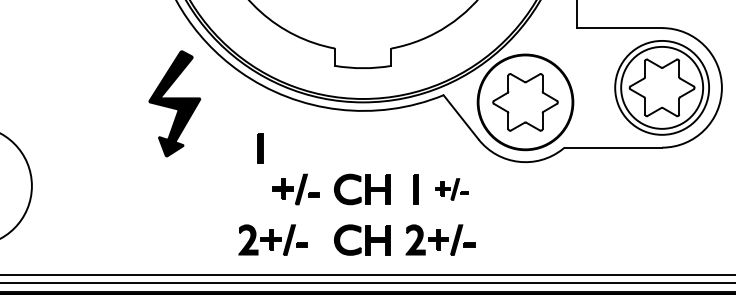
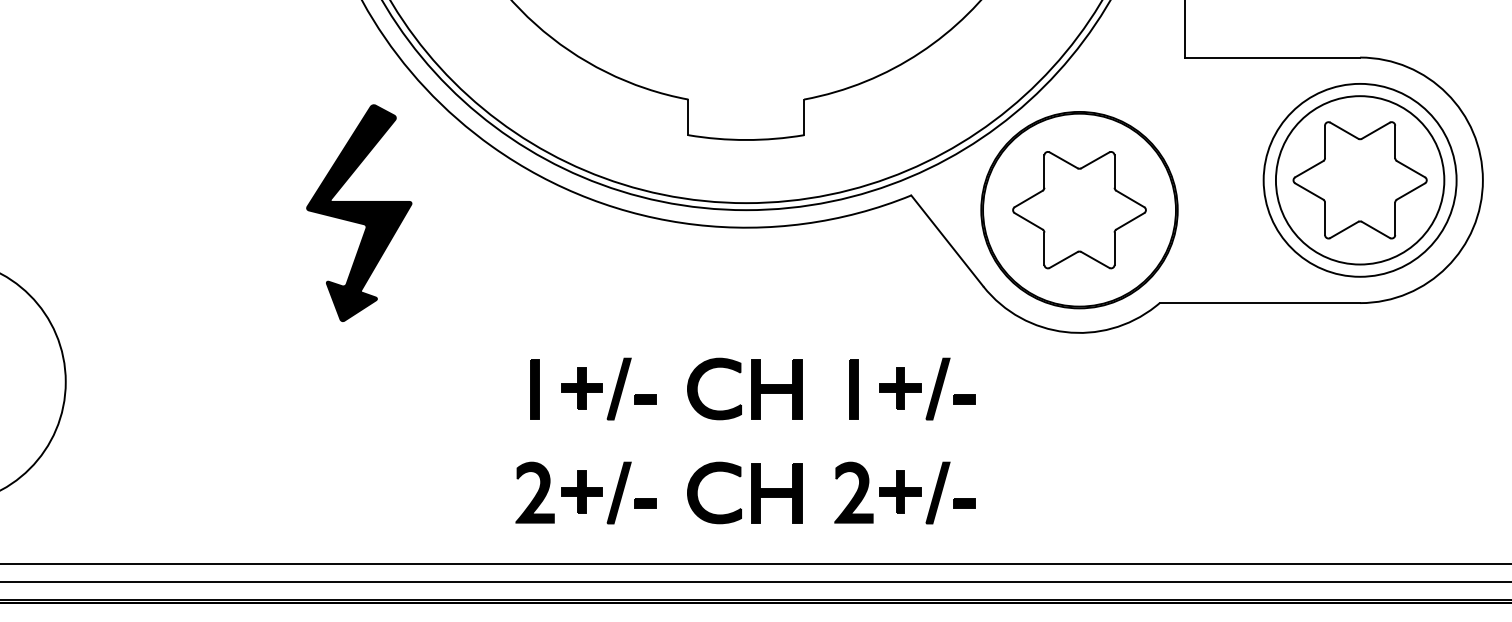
part: (260, 148) -> (535, 389), moved
part: (451, 189) -> (927, 389), size x1.43
part: (272, 239) -> (584, 491), moved

